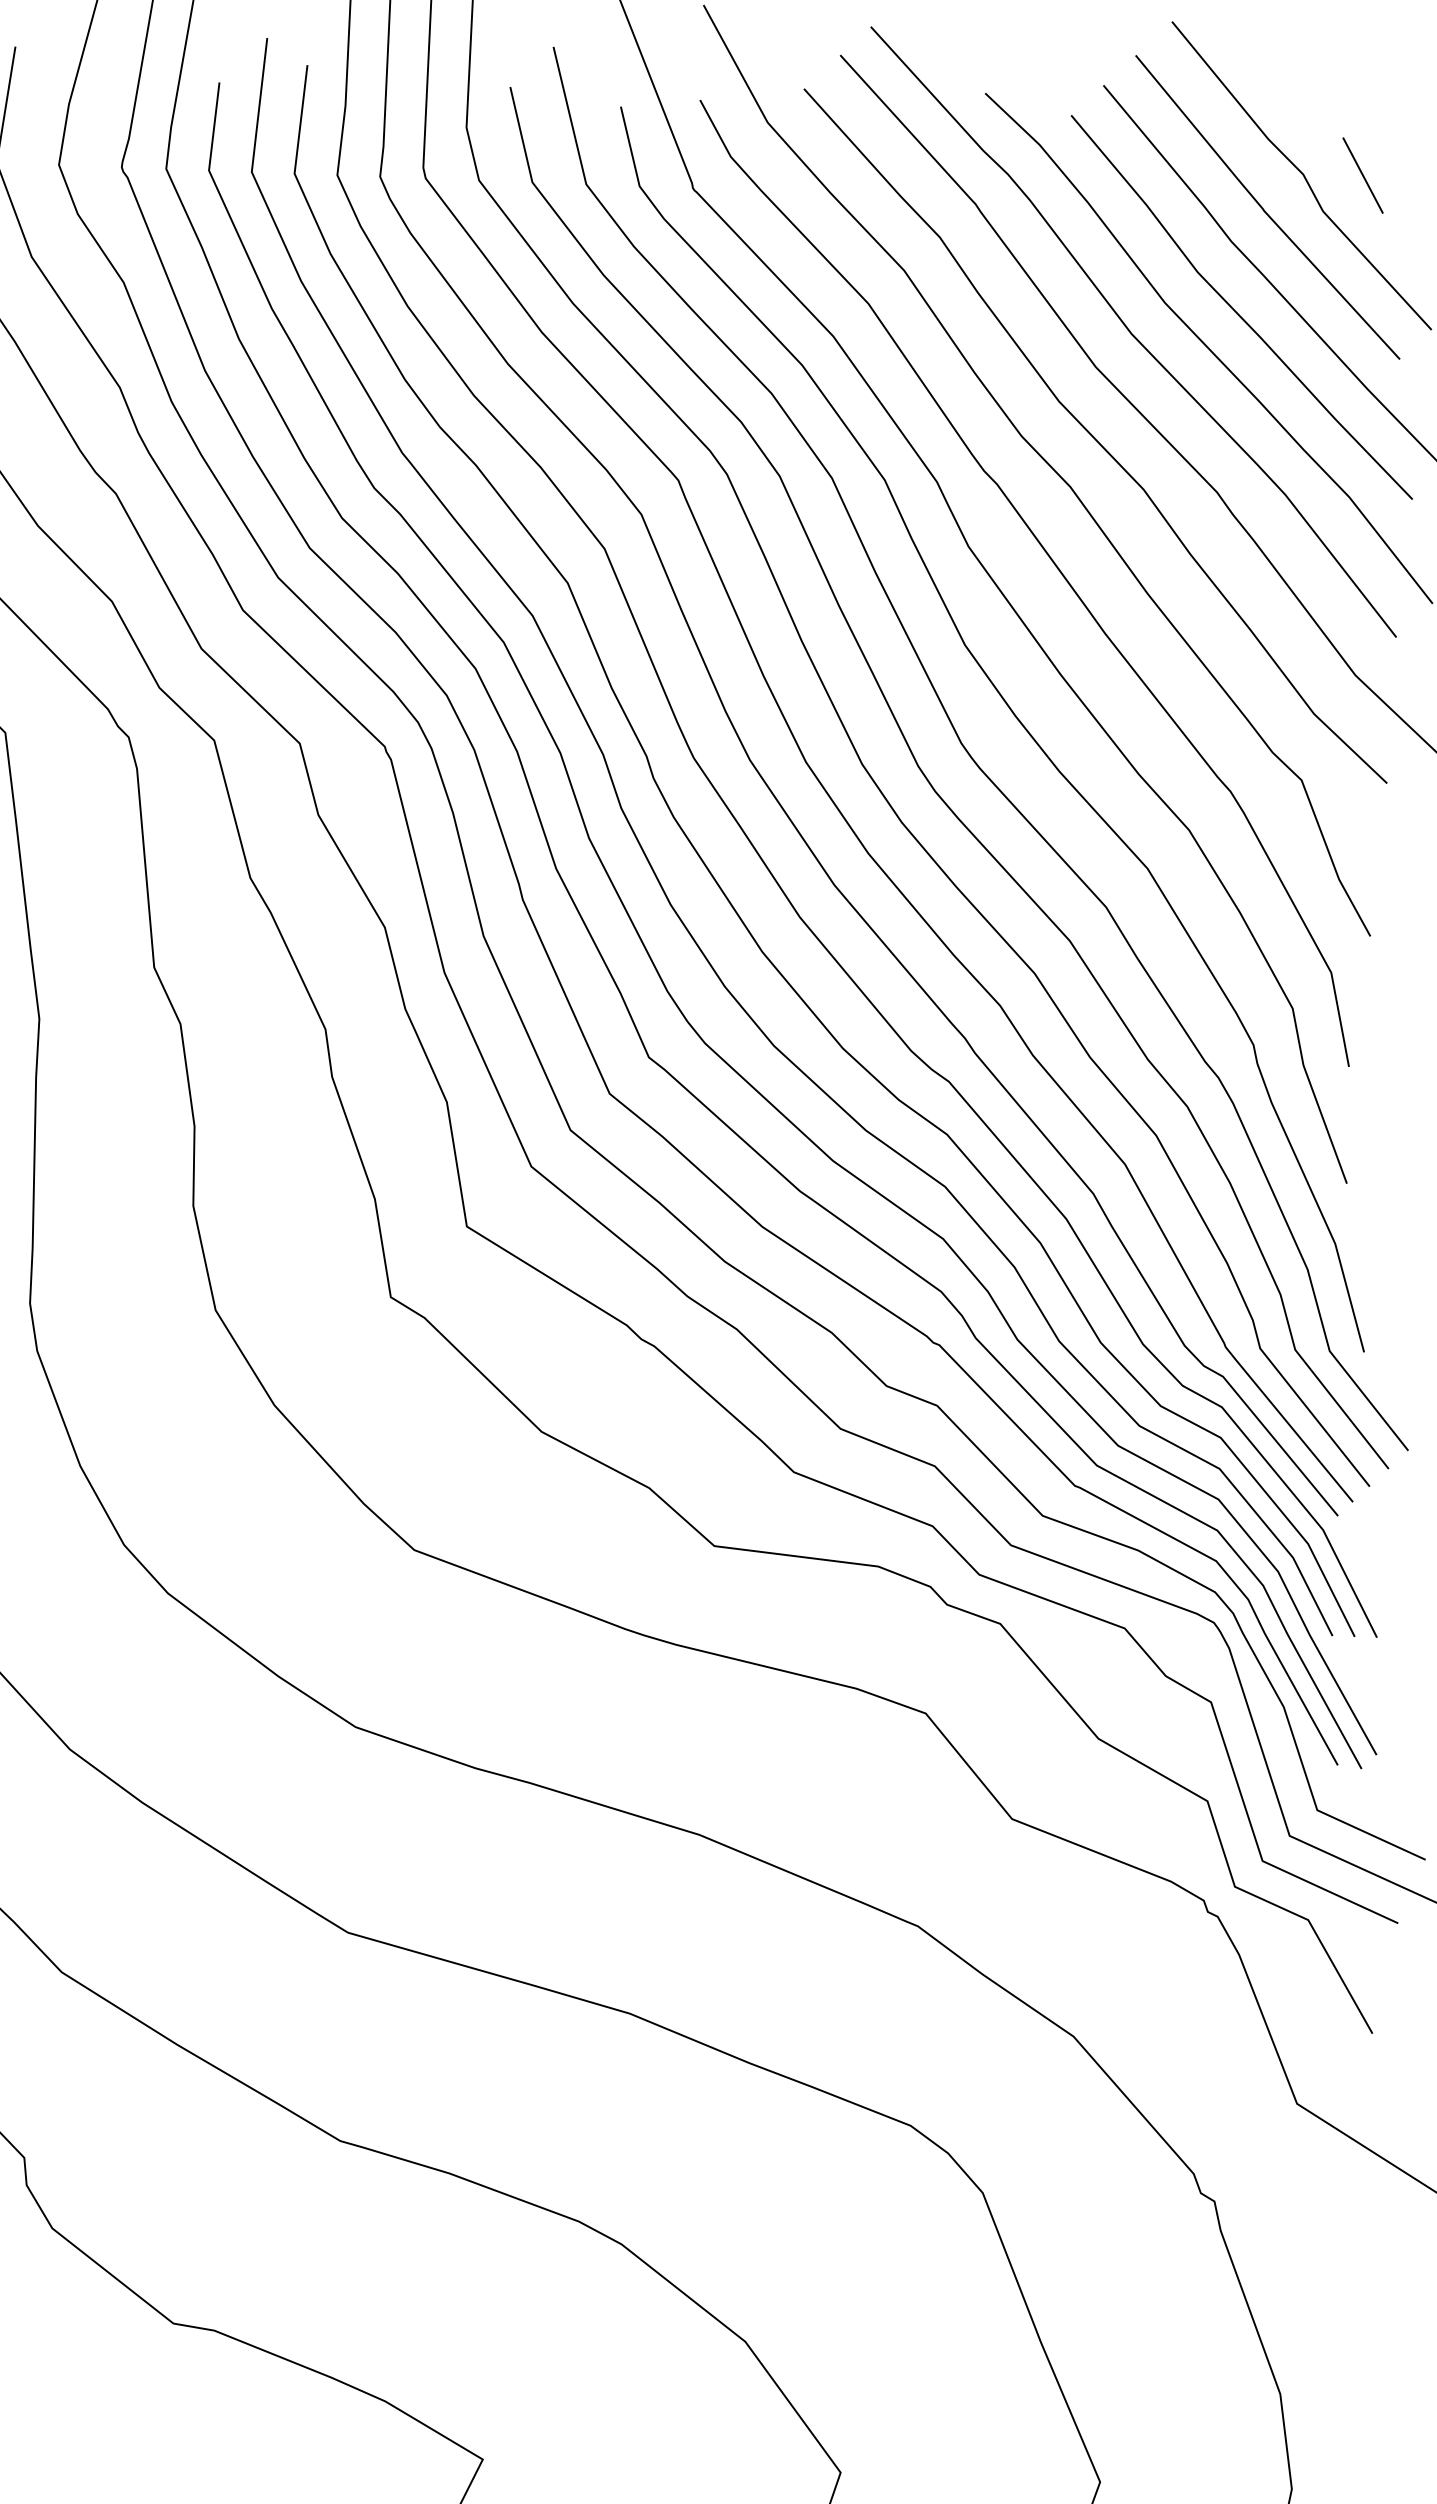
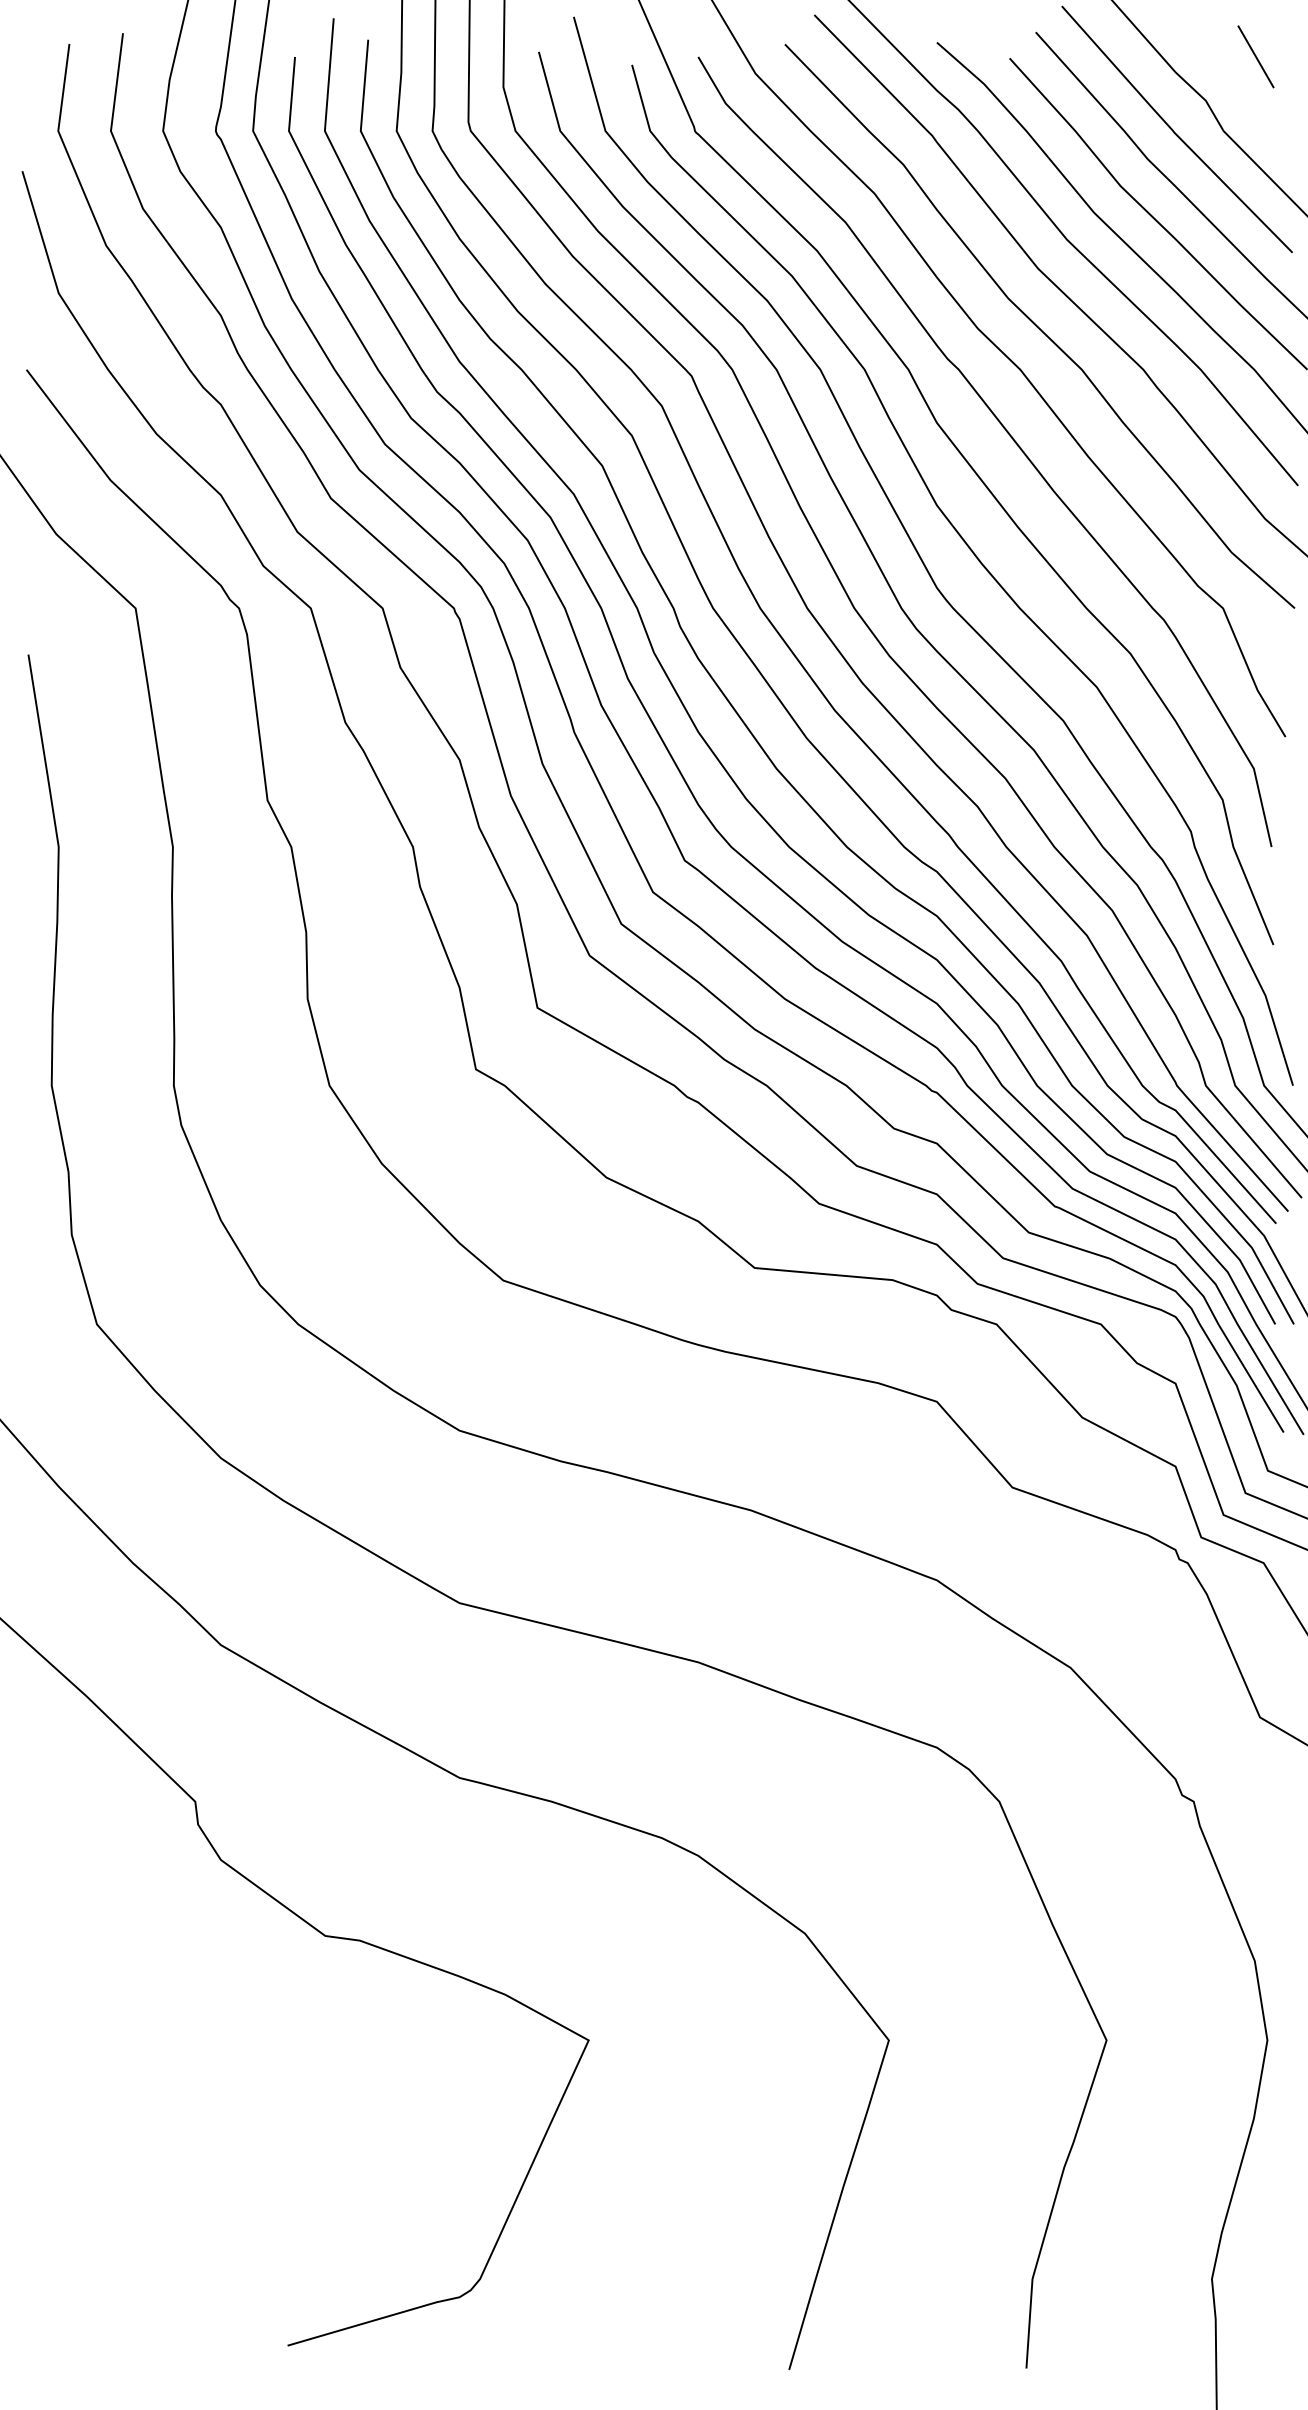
line: (1362, 175) -> (1255, 56), moved

